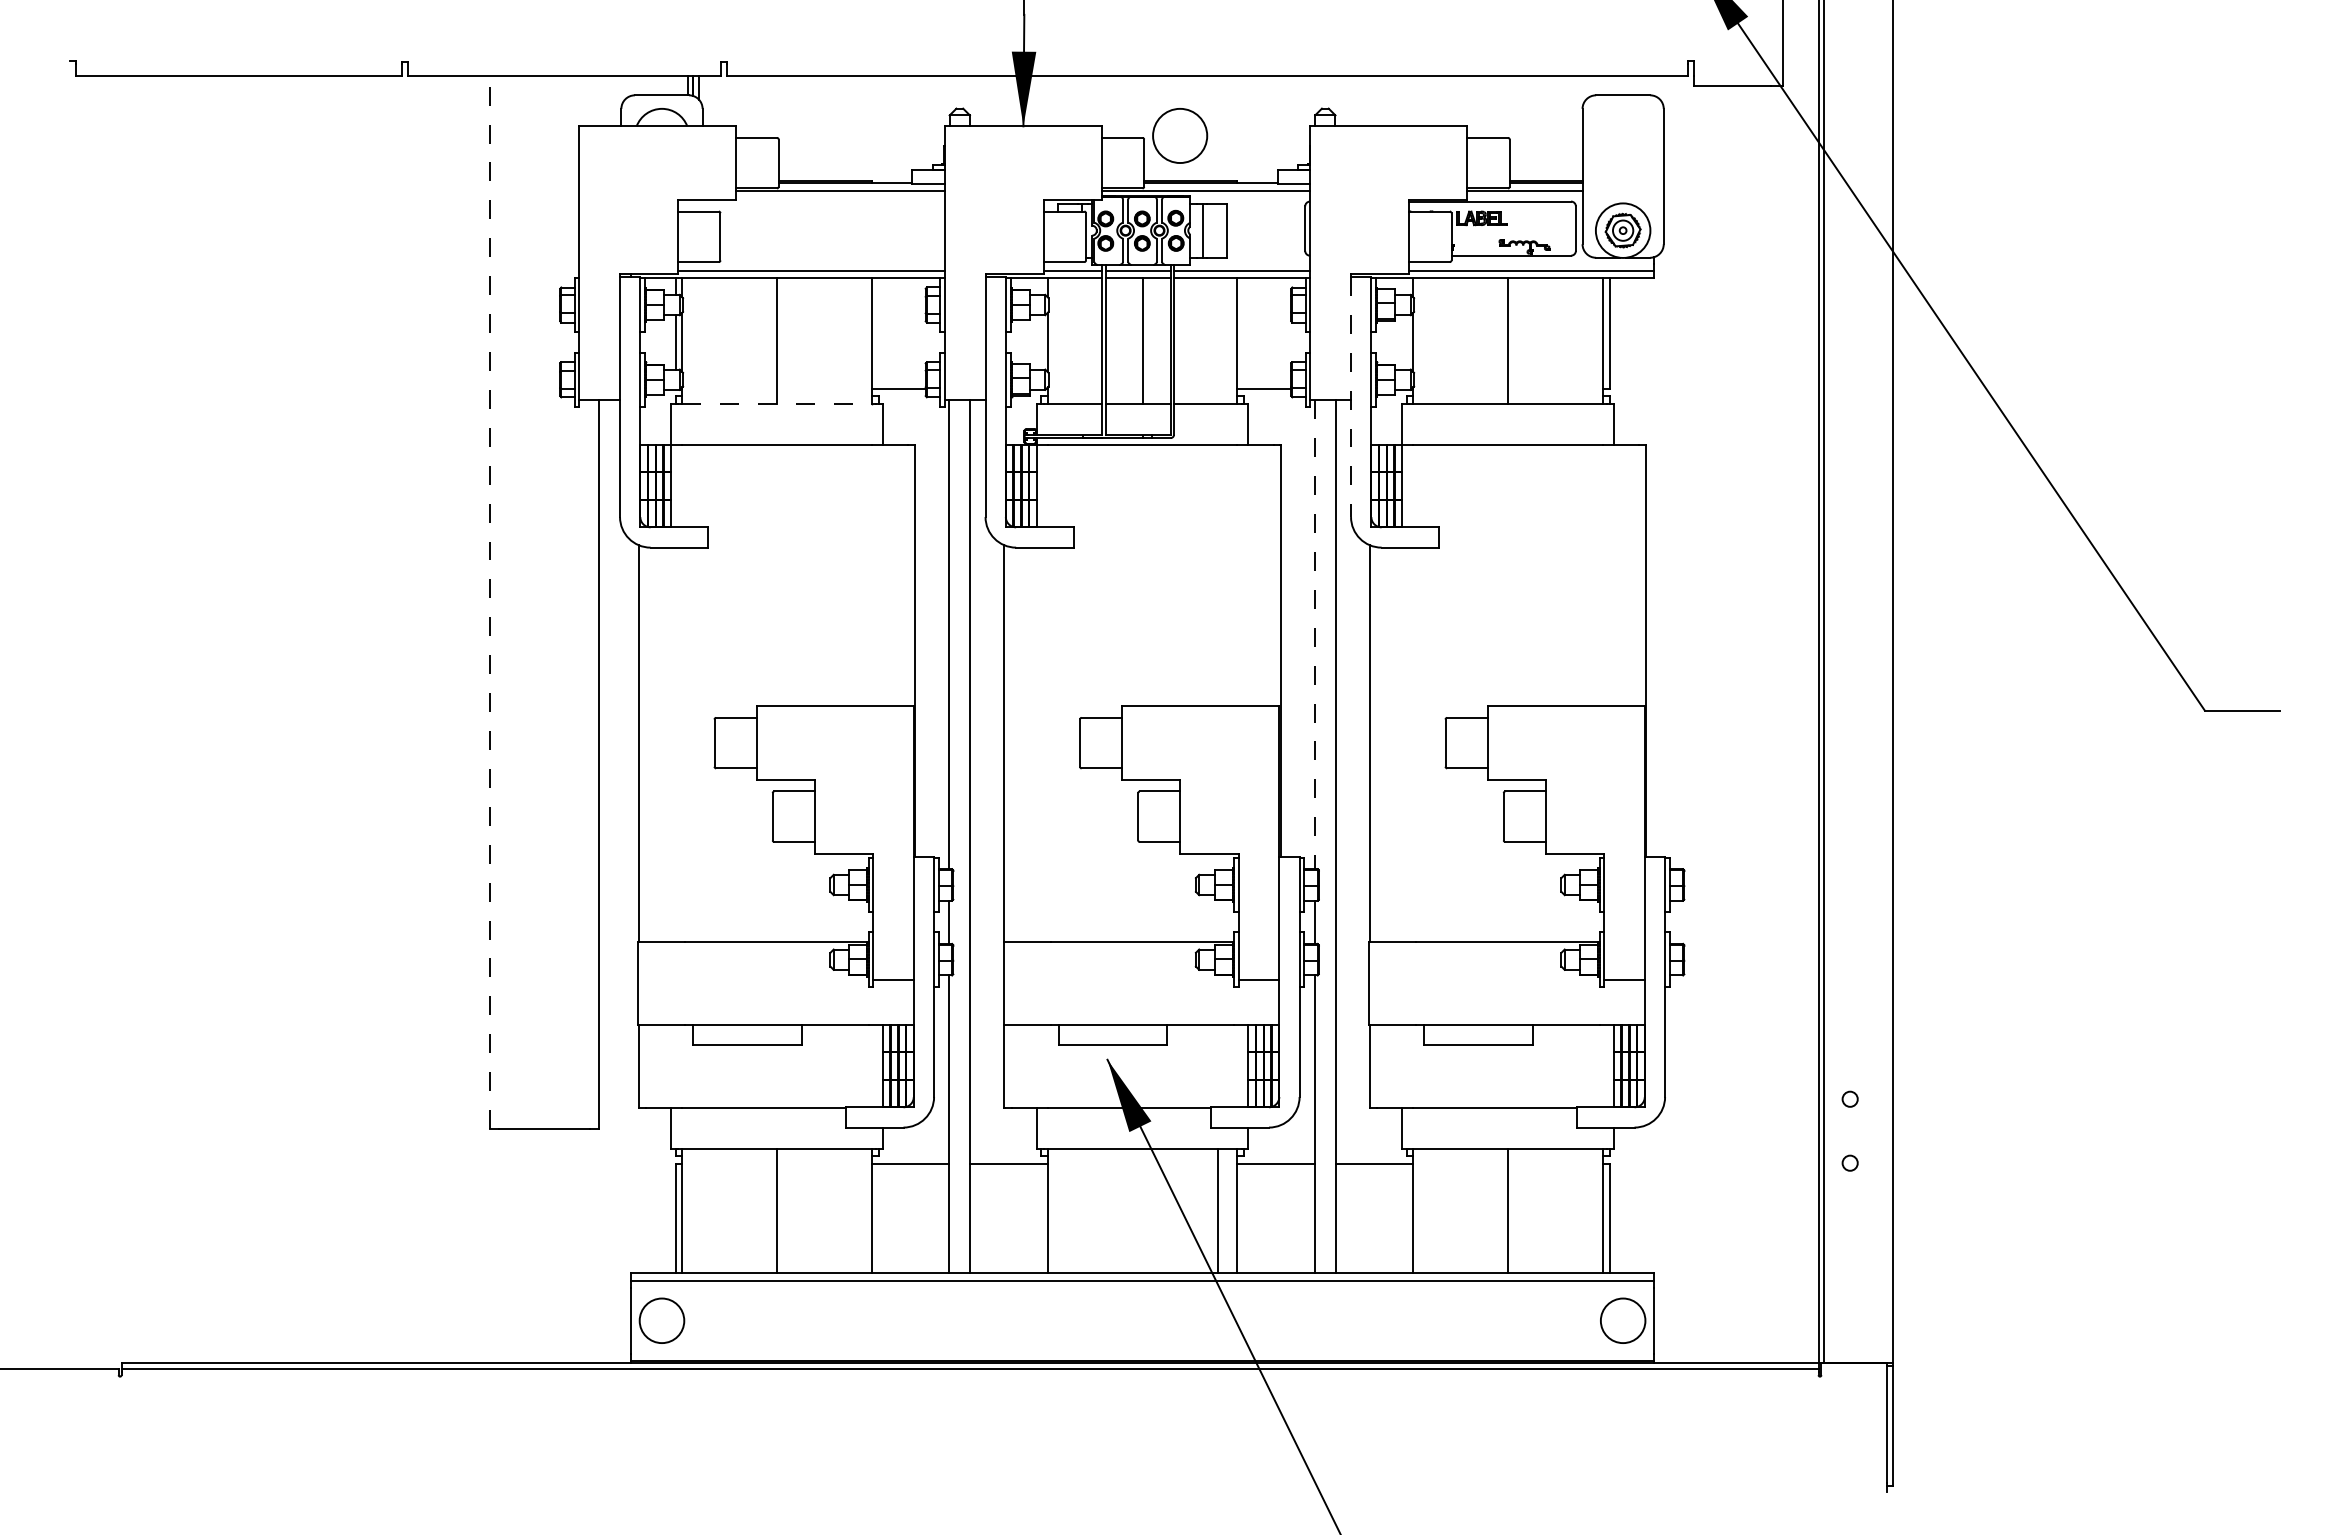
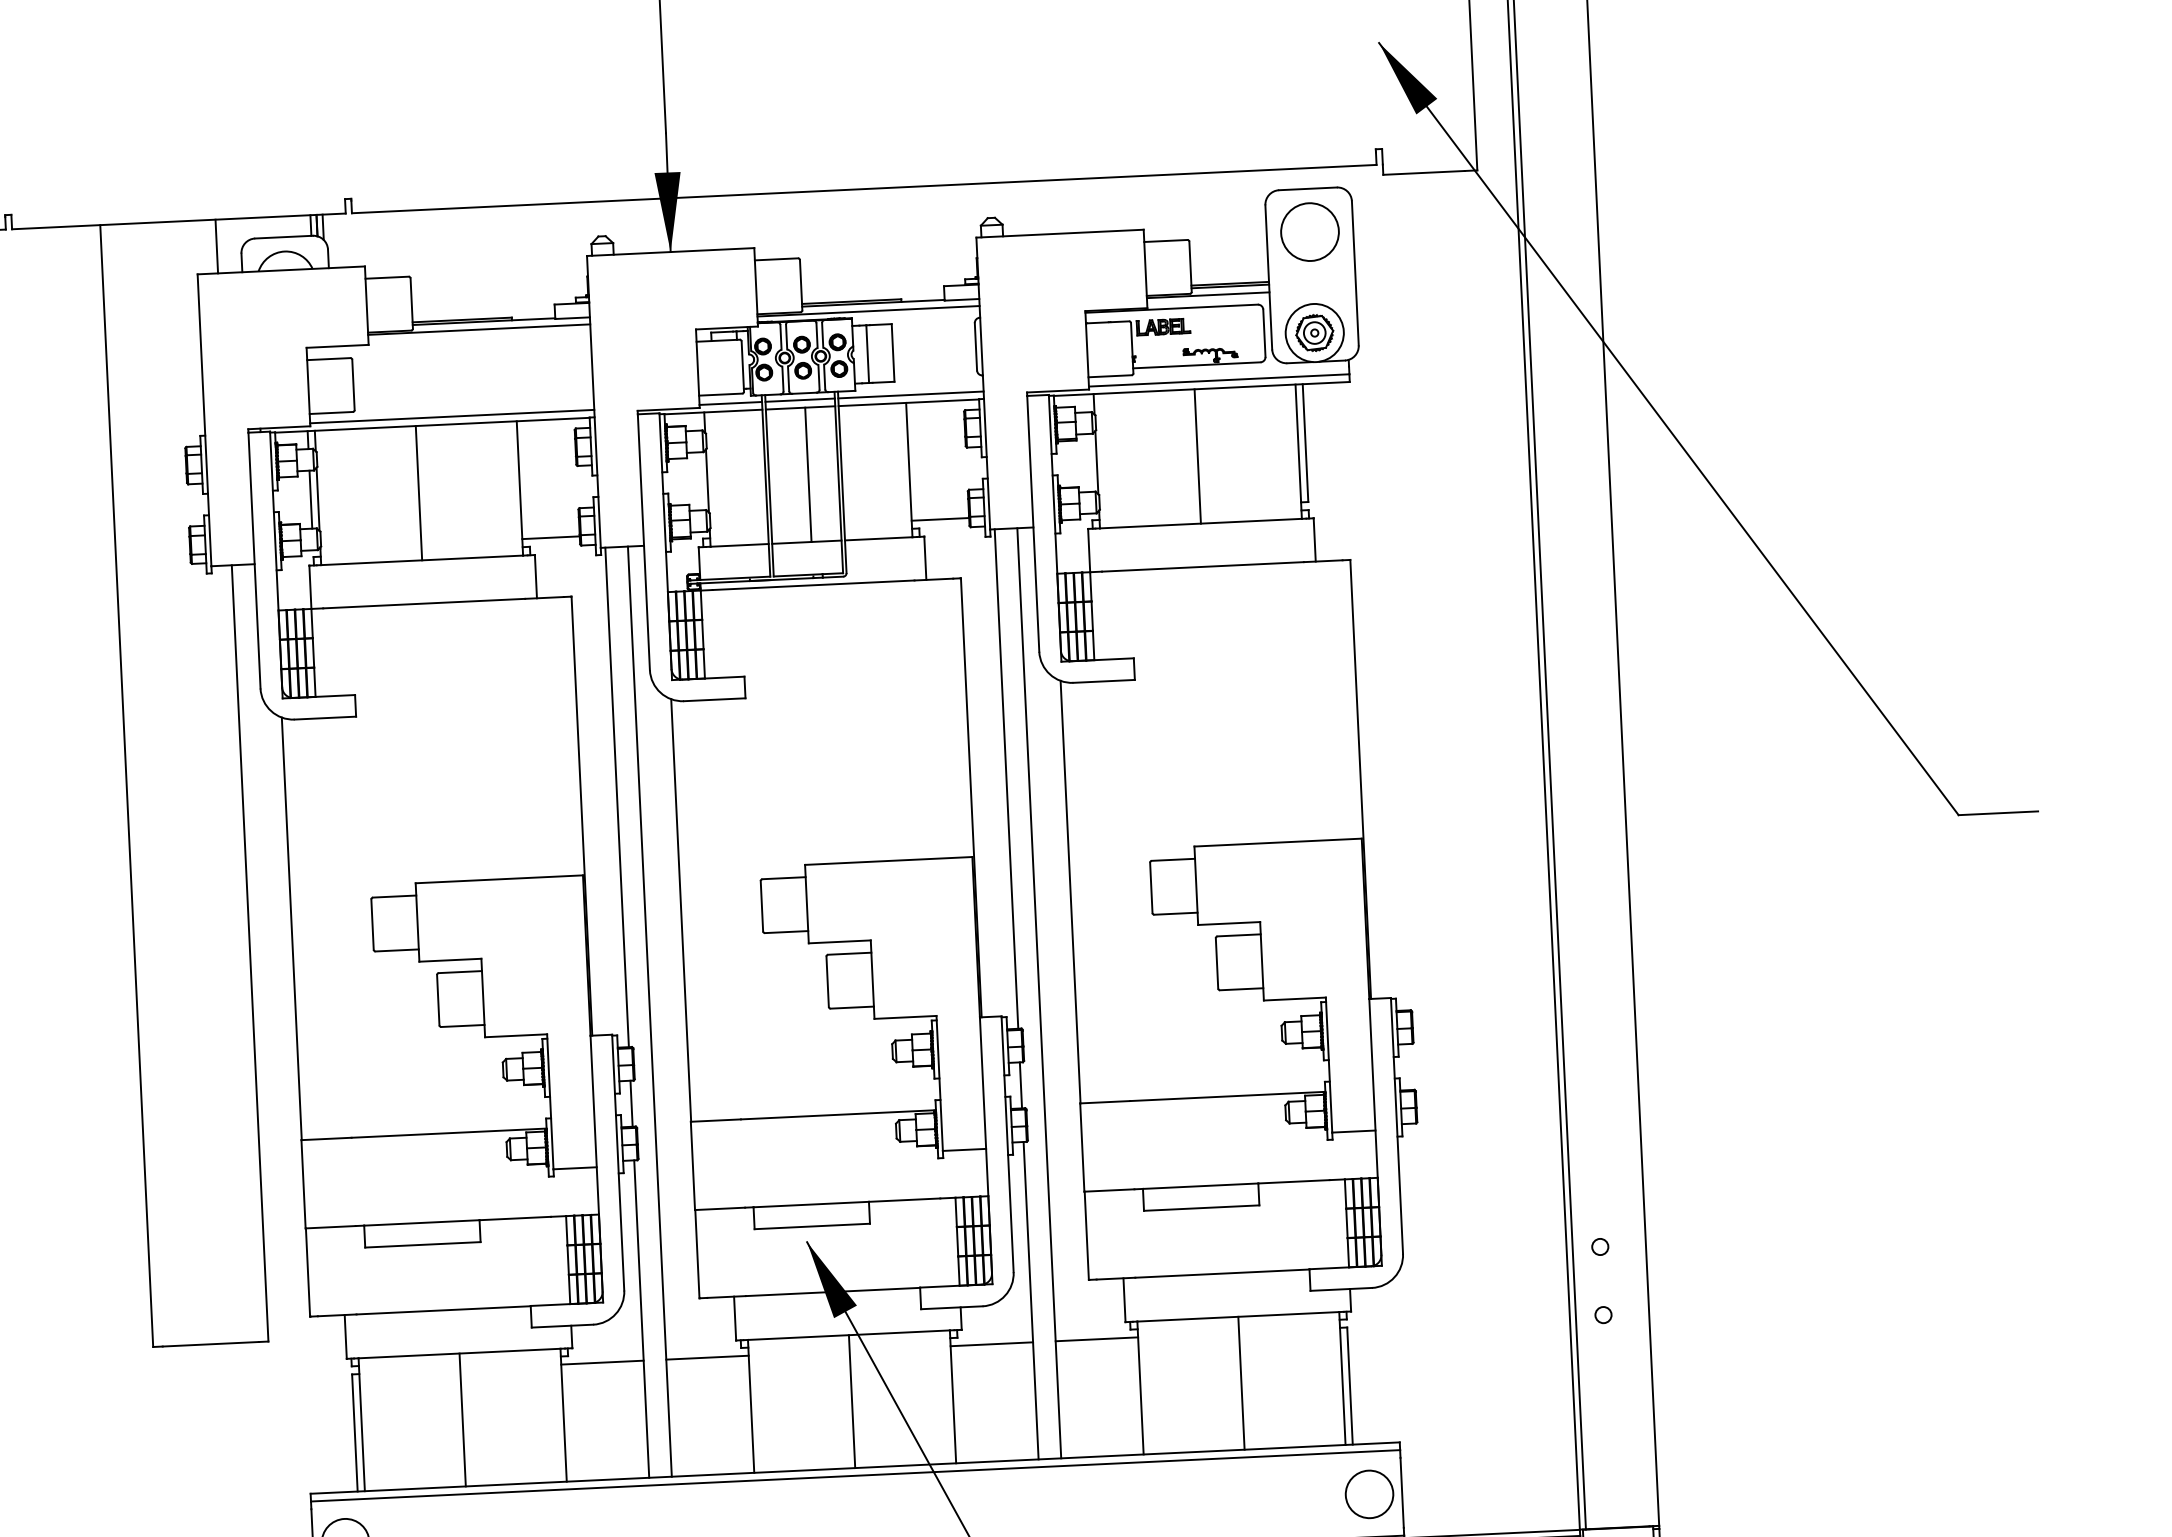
line: (598, 100) -> (216, 245), added
circle: (1180, 135) -> (1310, 231), moved
line: (1351, 397) -> (1033, 524), dashed -> solid
line: (777, 404) -> (422, 560), dashed -> solid
line: (490, 602) -> (126, 786), dashed -> solid
line: (1314, 635) -> (1006, 779), dashed -> solid
line: (1217, 1210) -> (851, 1401), moved

